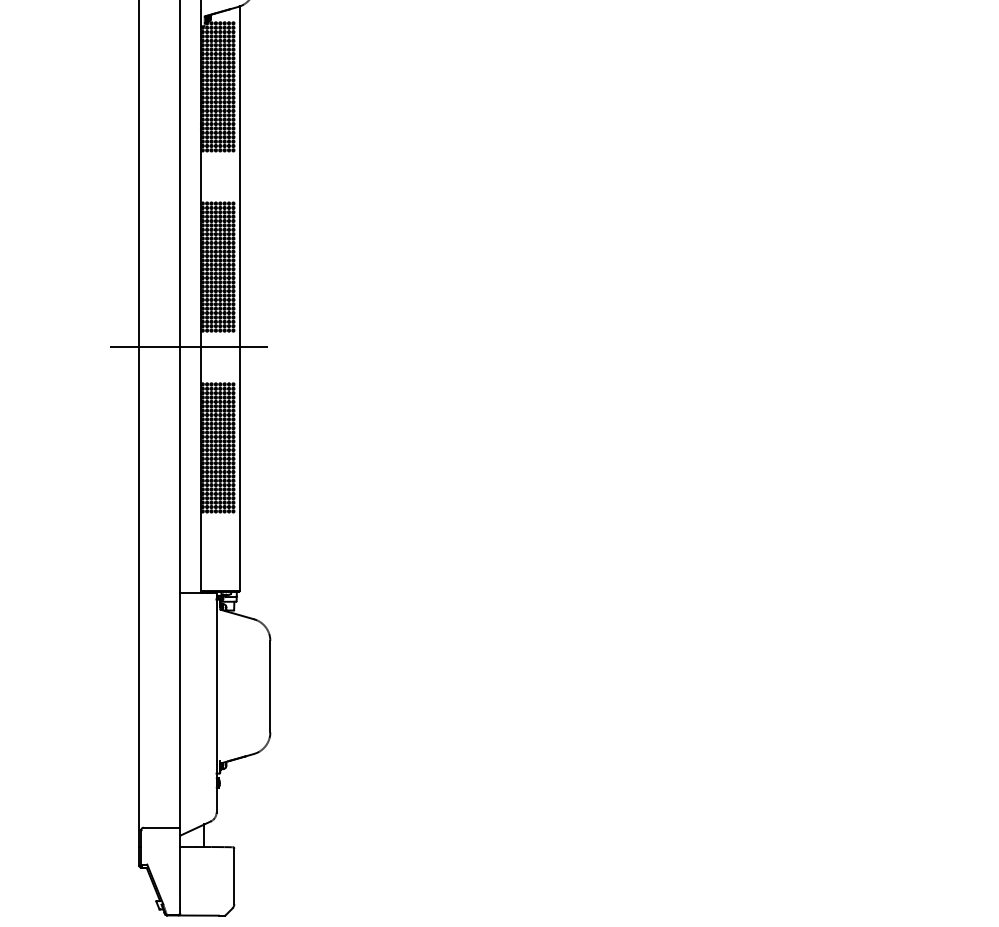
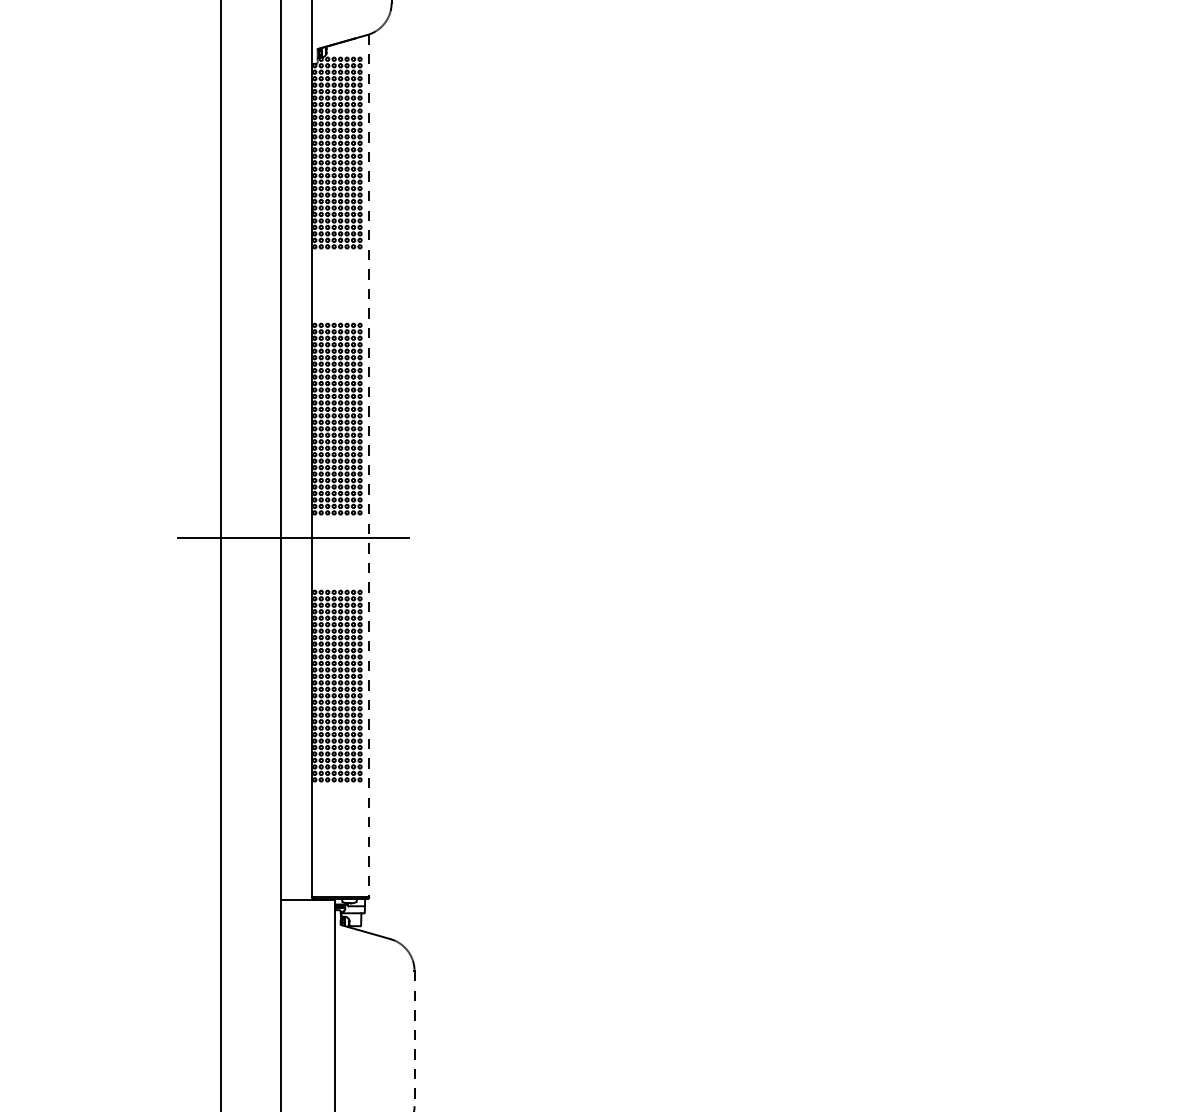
line: (239, 299) -> (369, 466), solid -> dashed
line: (270, 686) -> (414, 1038), solid -> dashed

